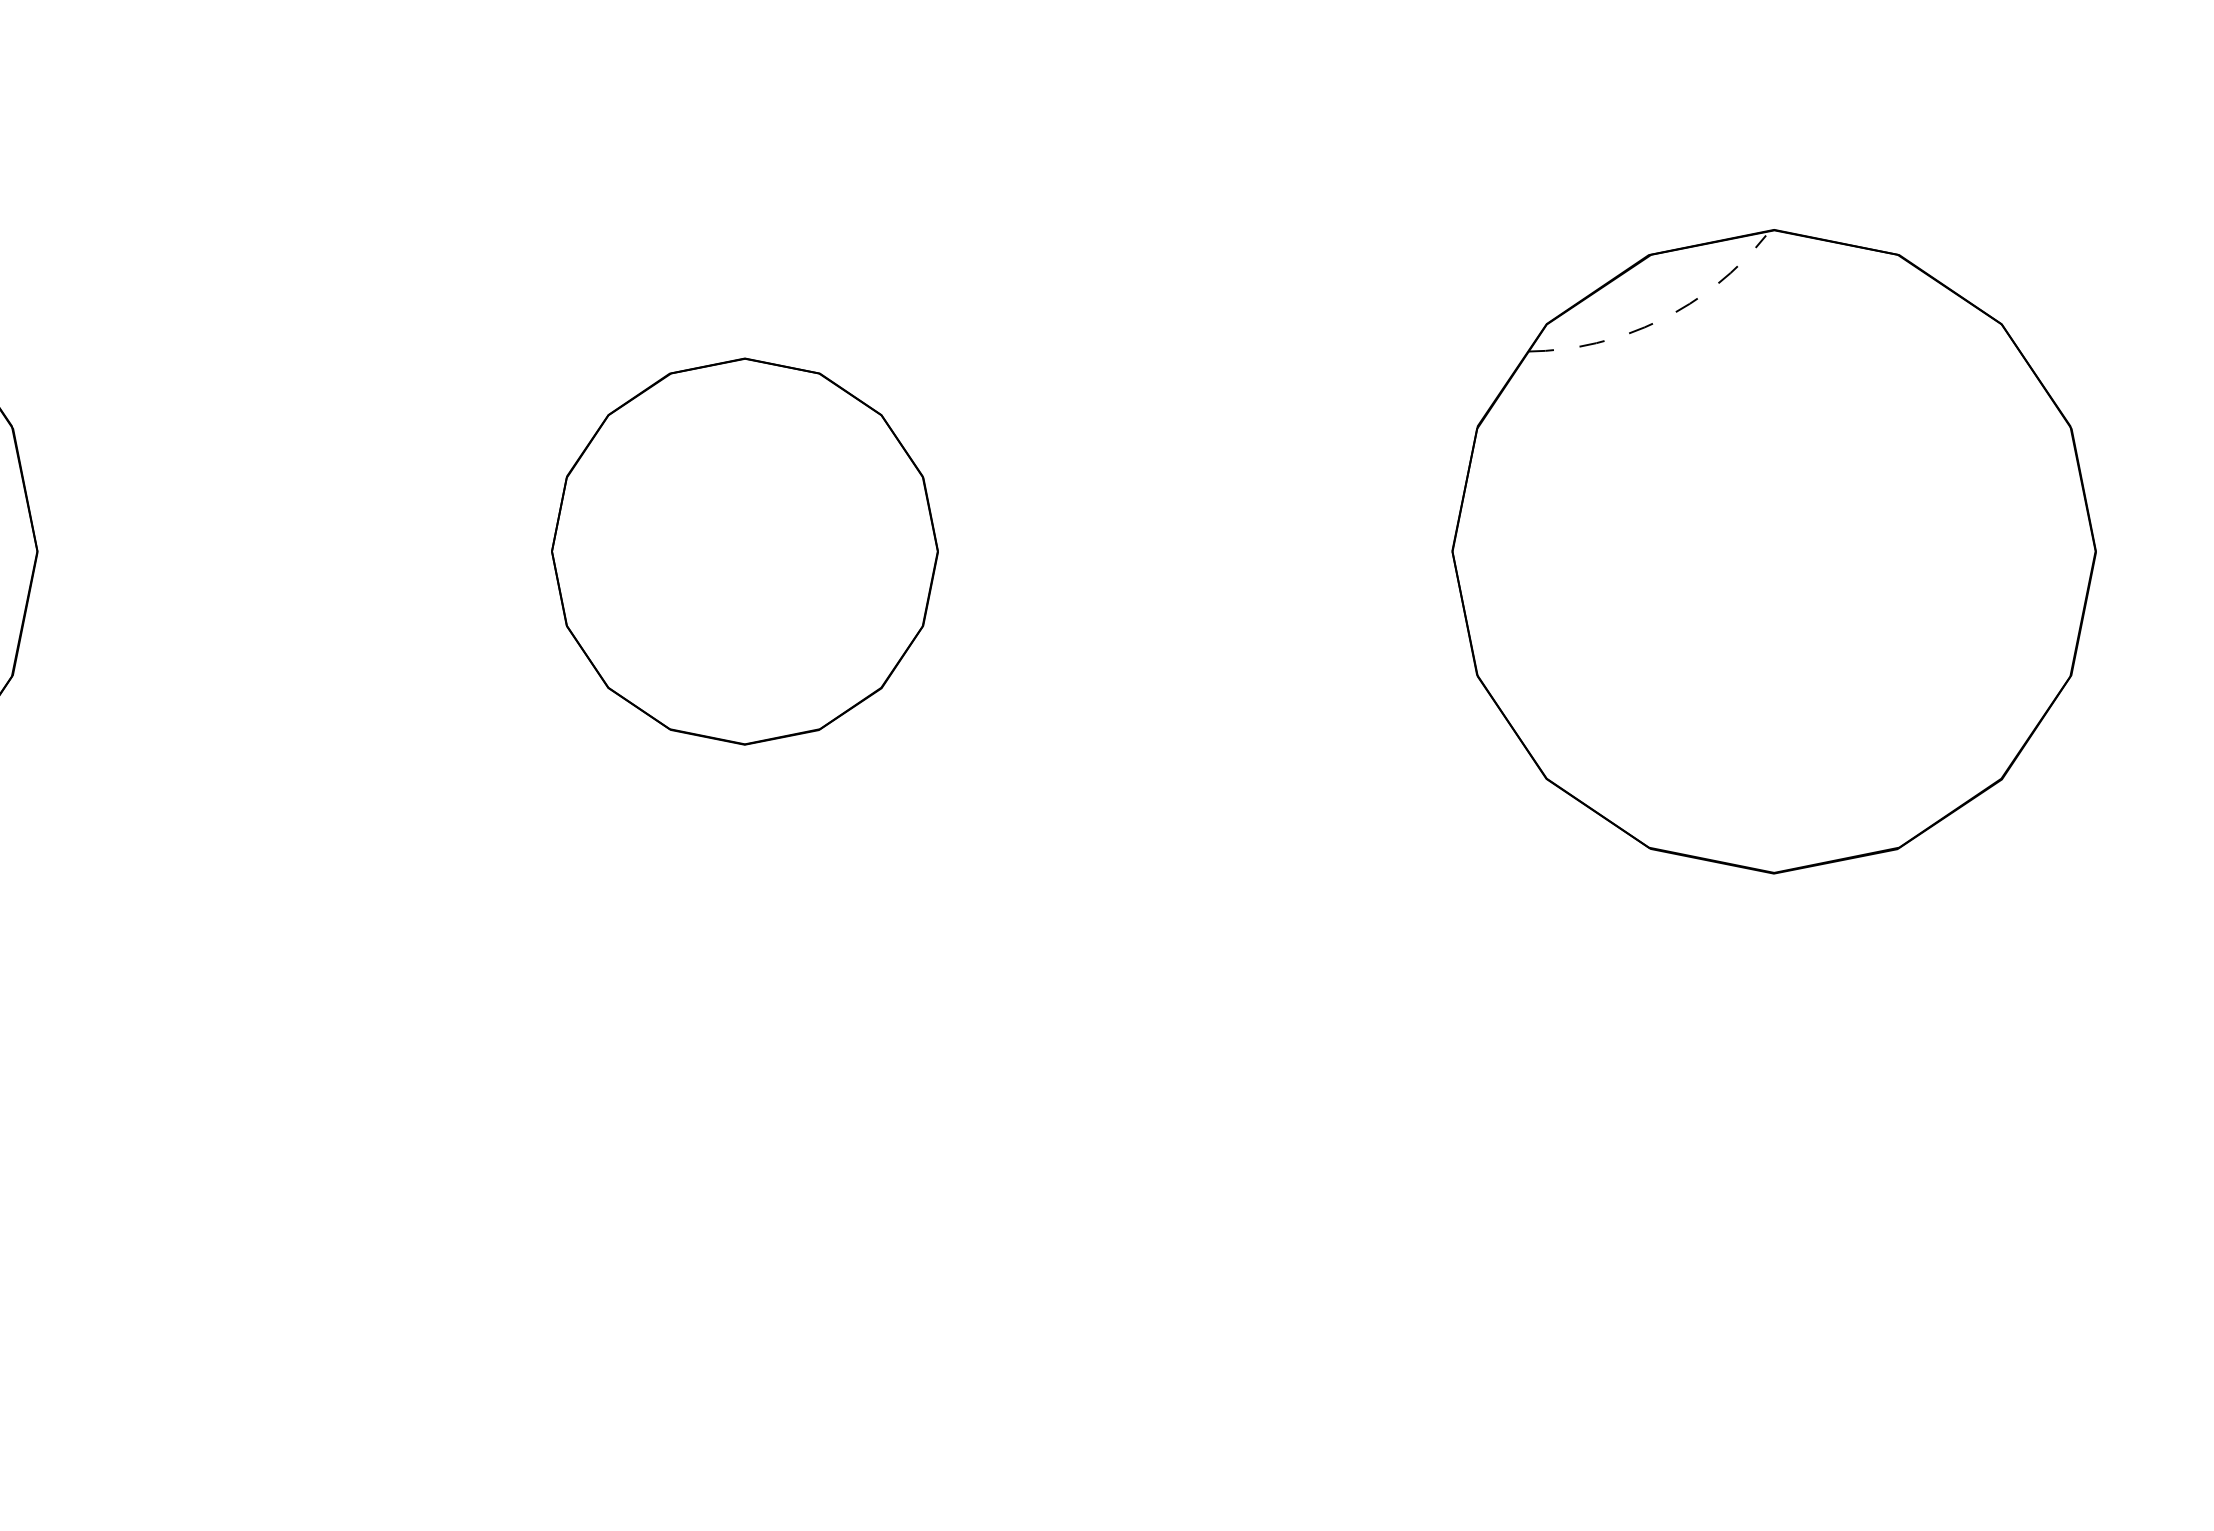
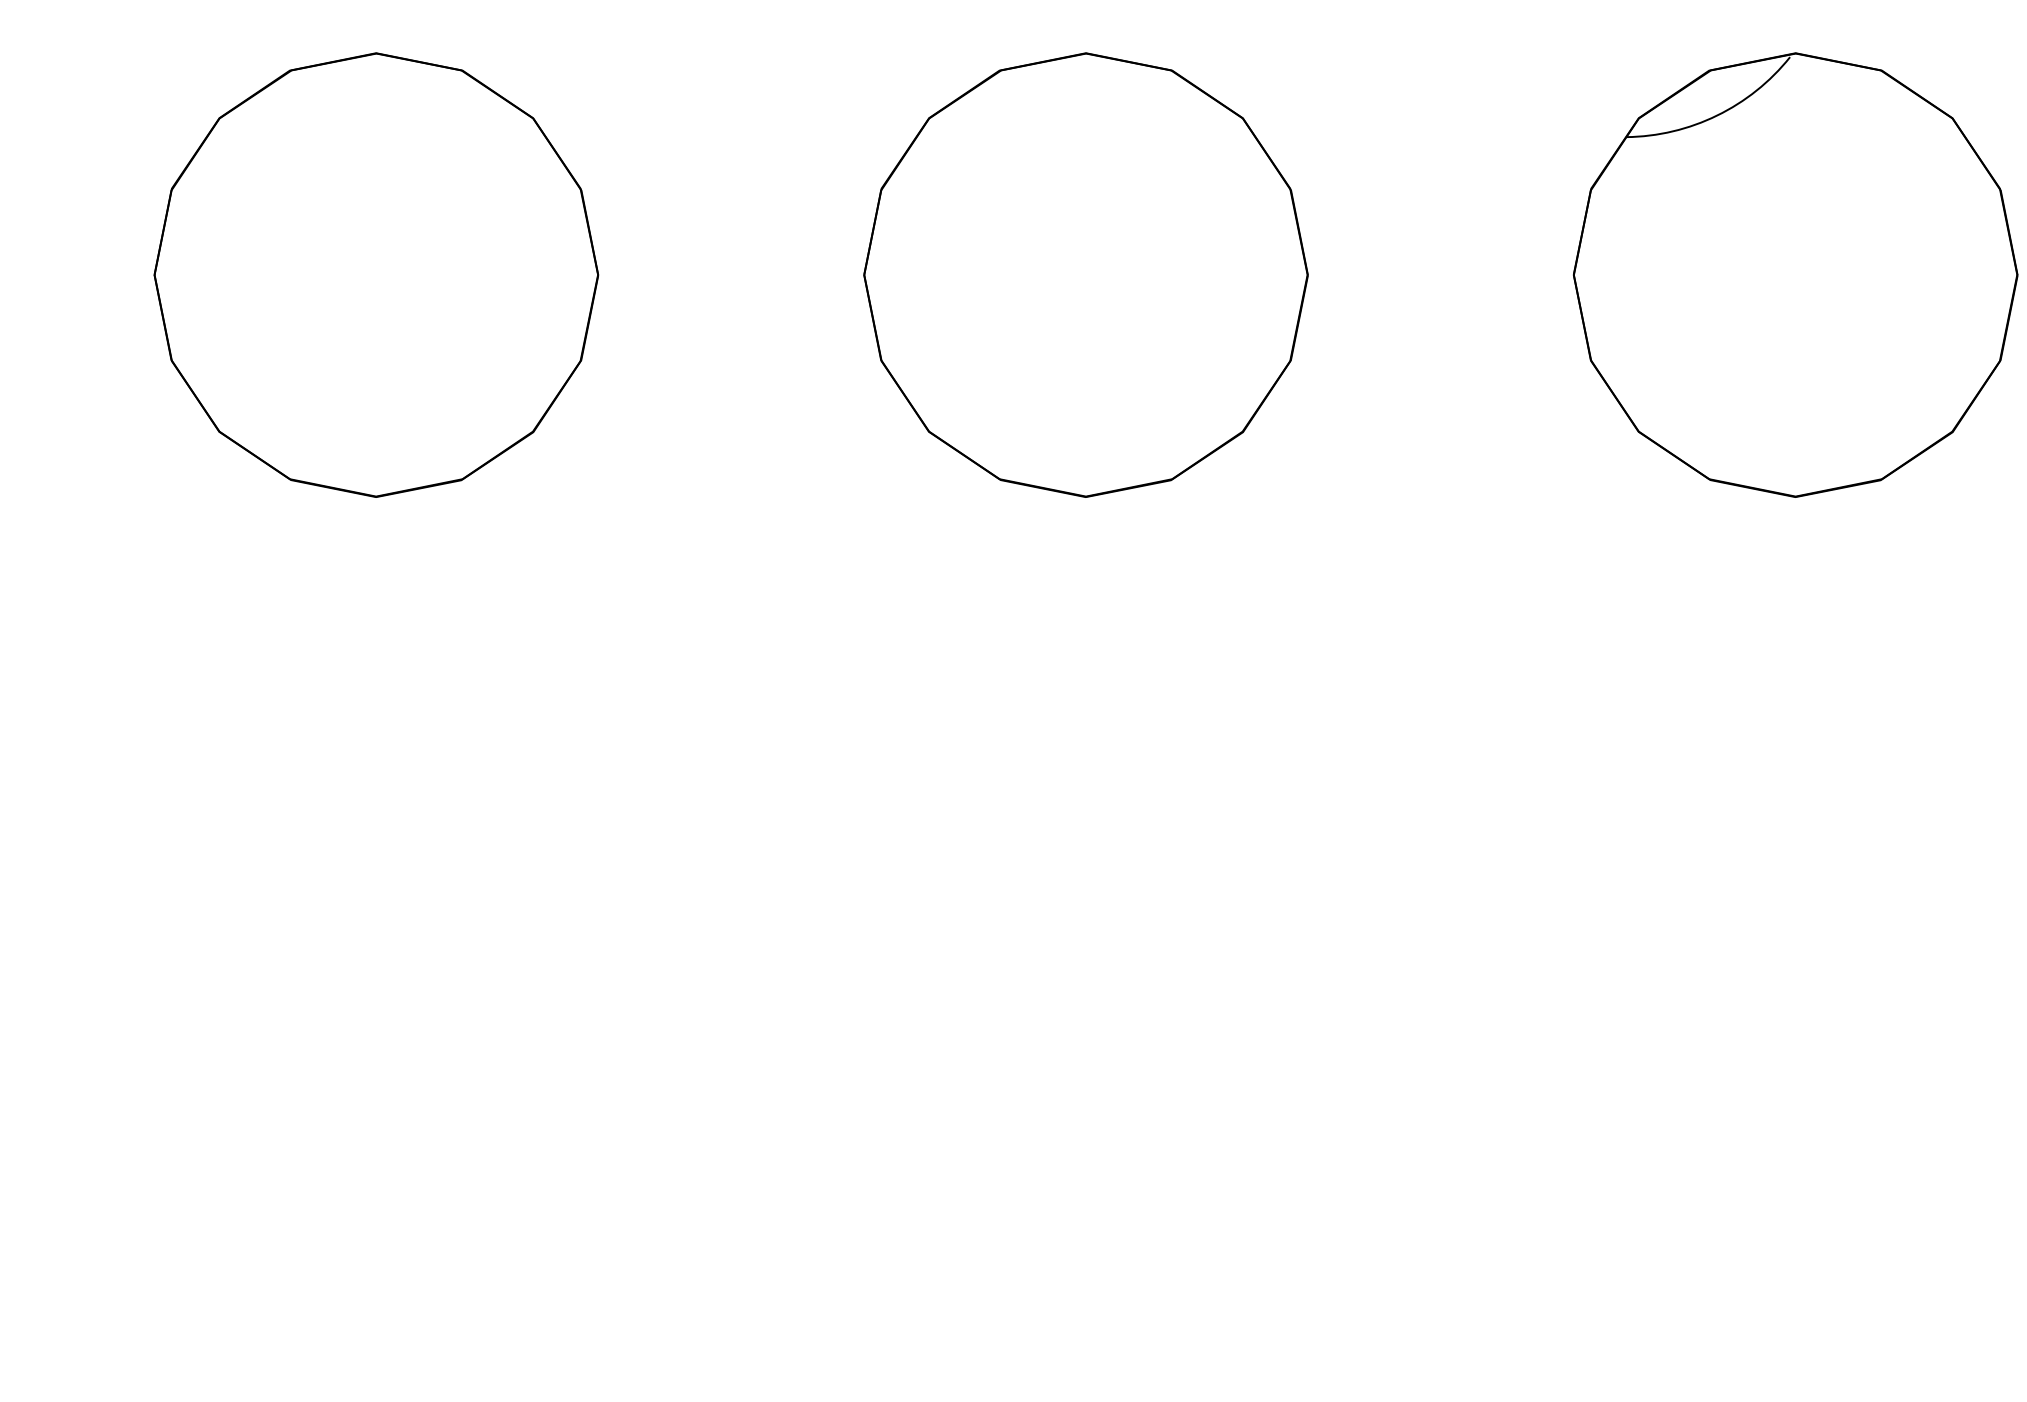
arc: (1660, 320) -> (1717, 115), dashed -> solid
part: (744, 550) -> (1085, 274), size x1.67

